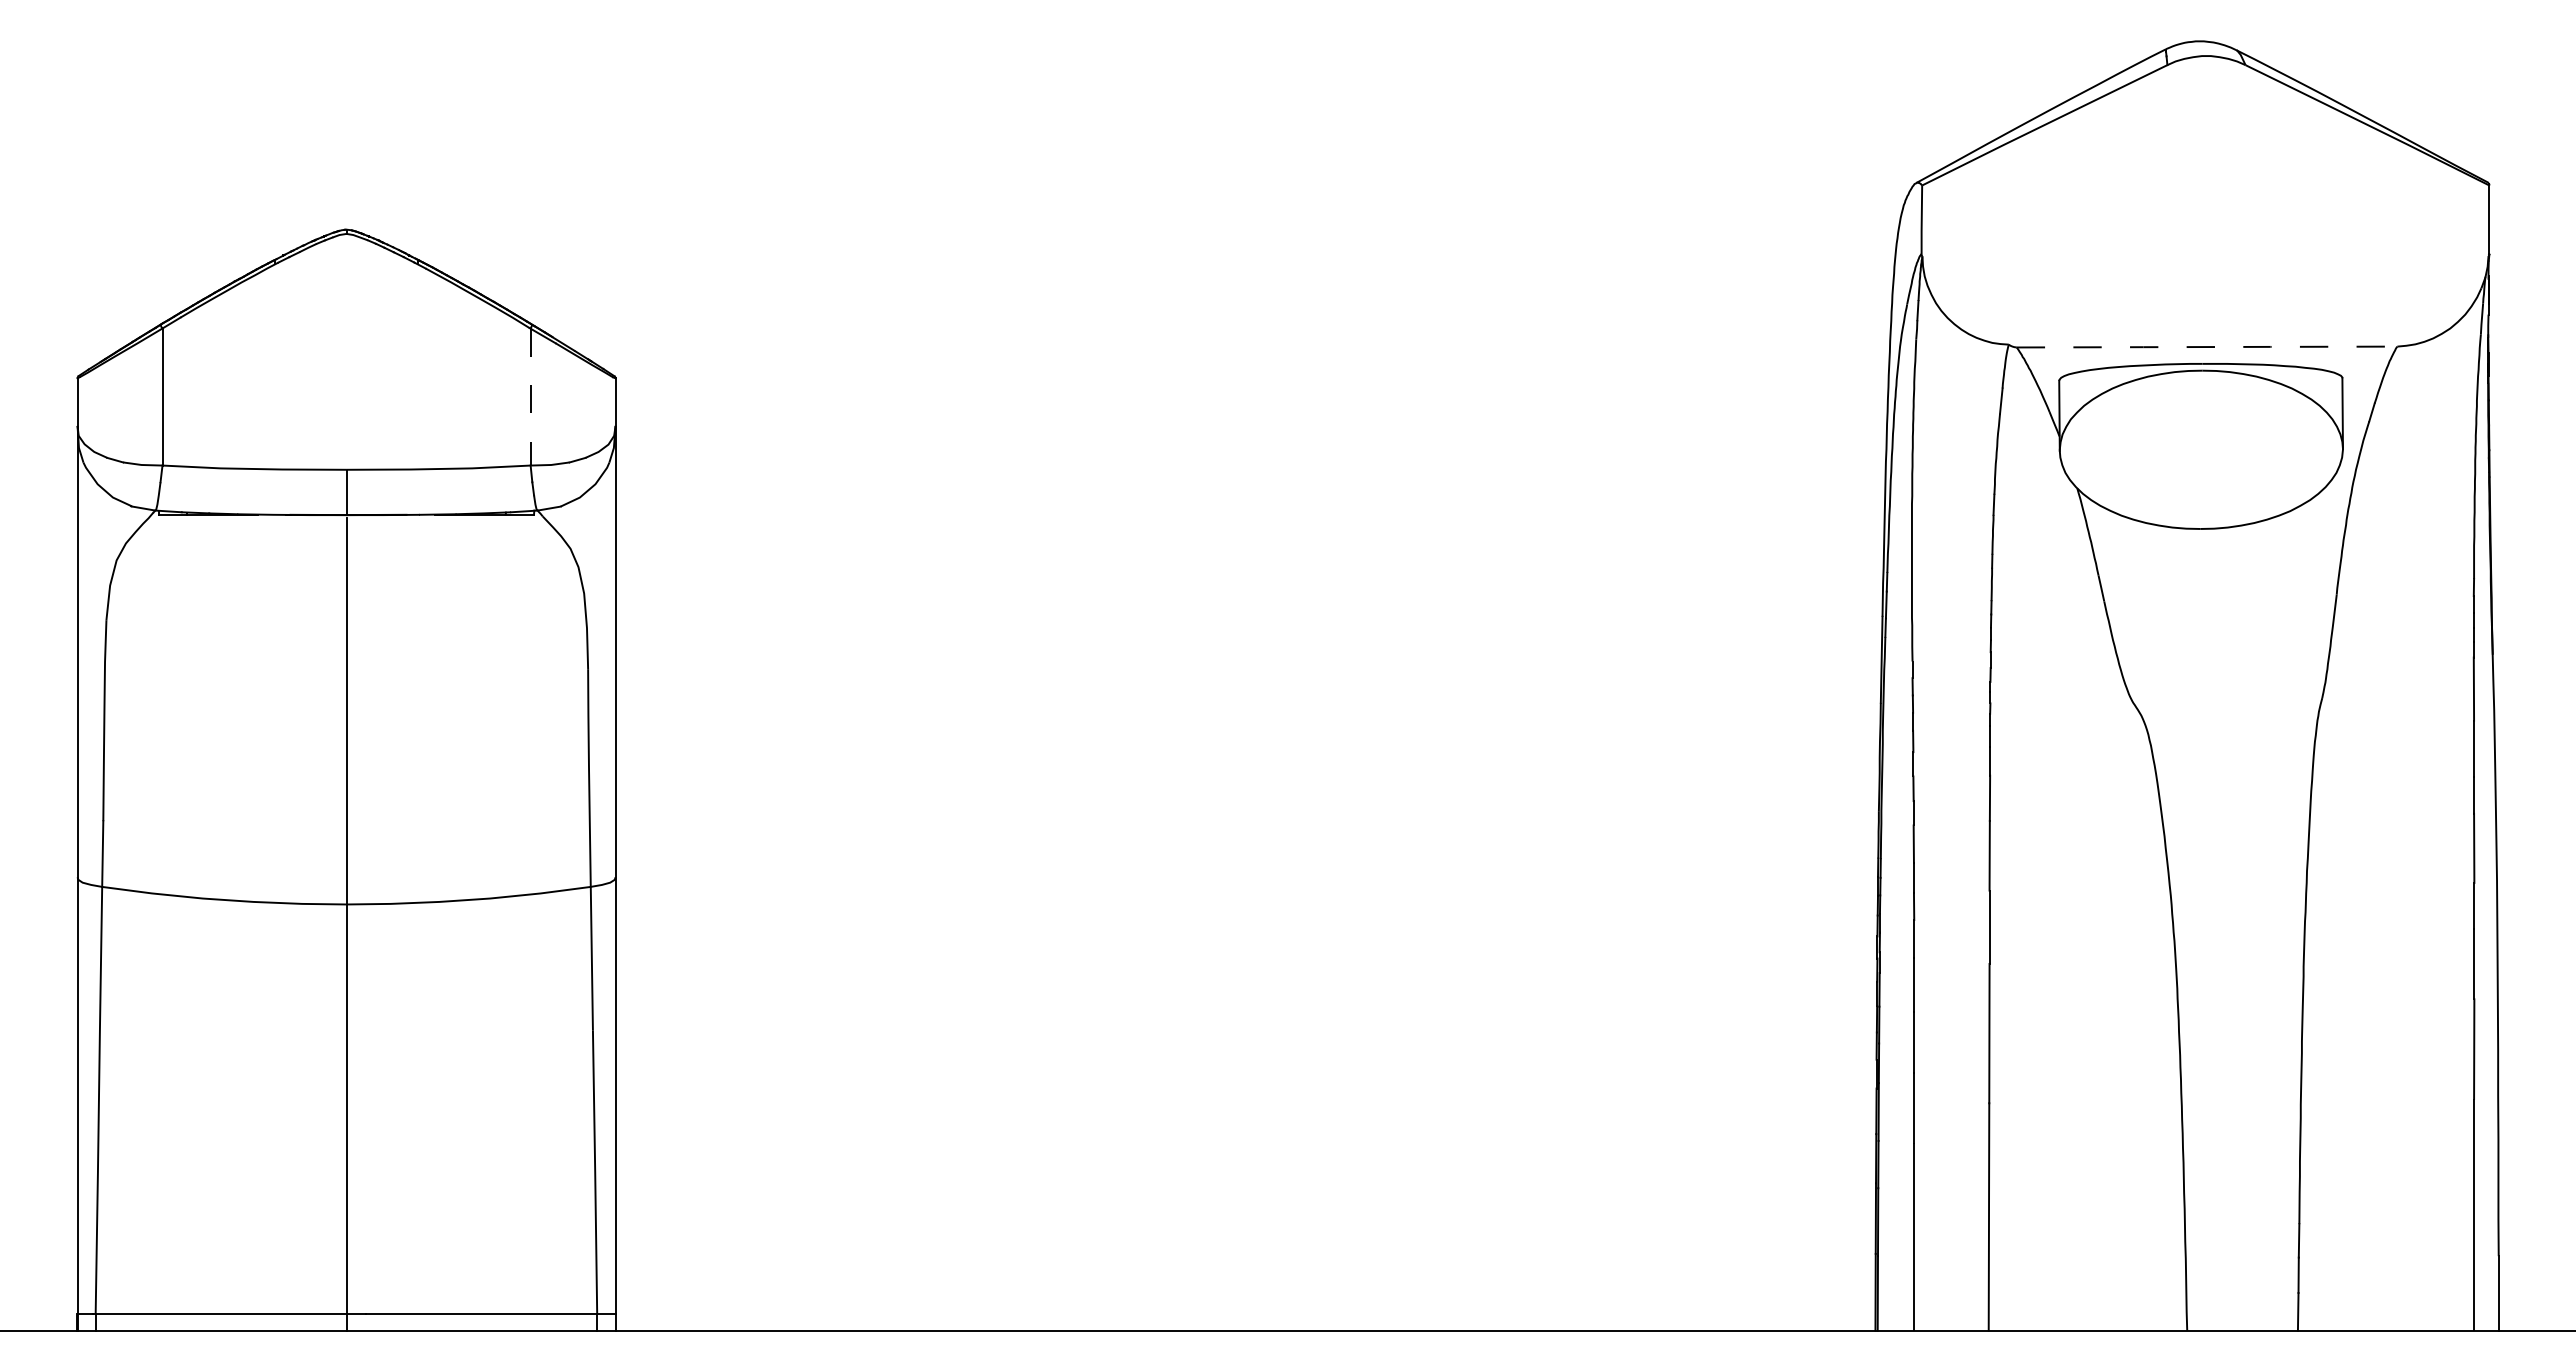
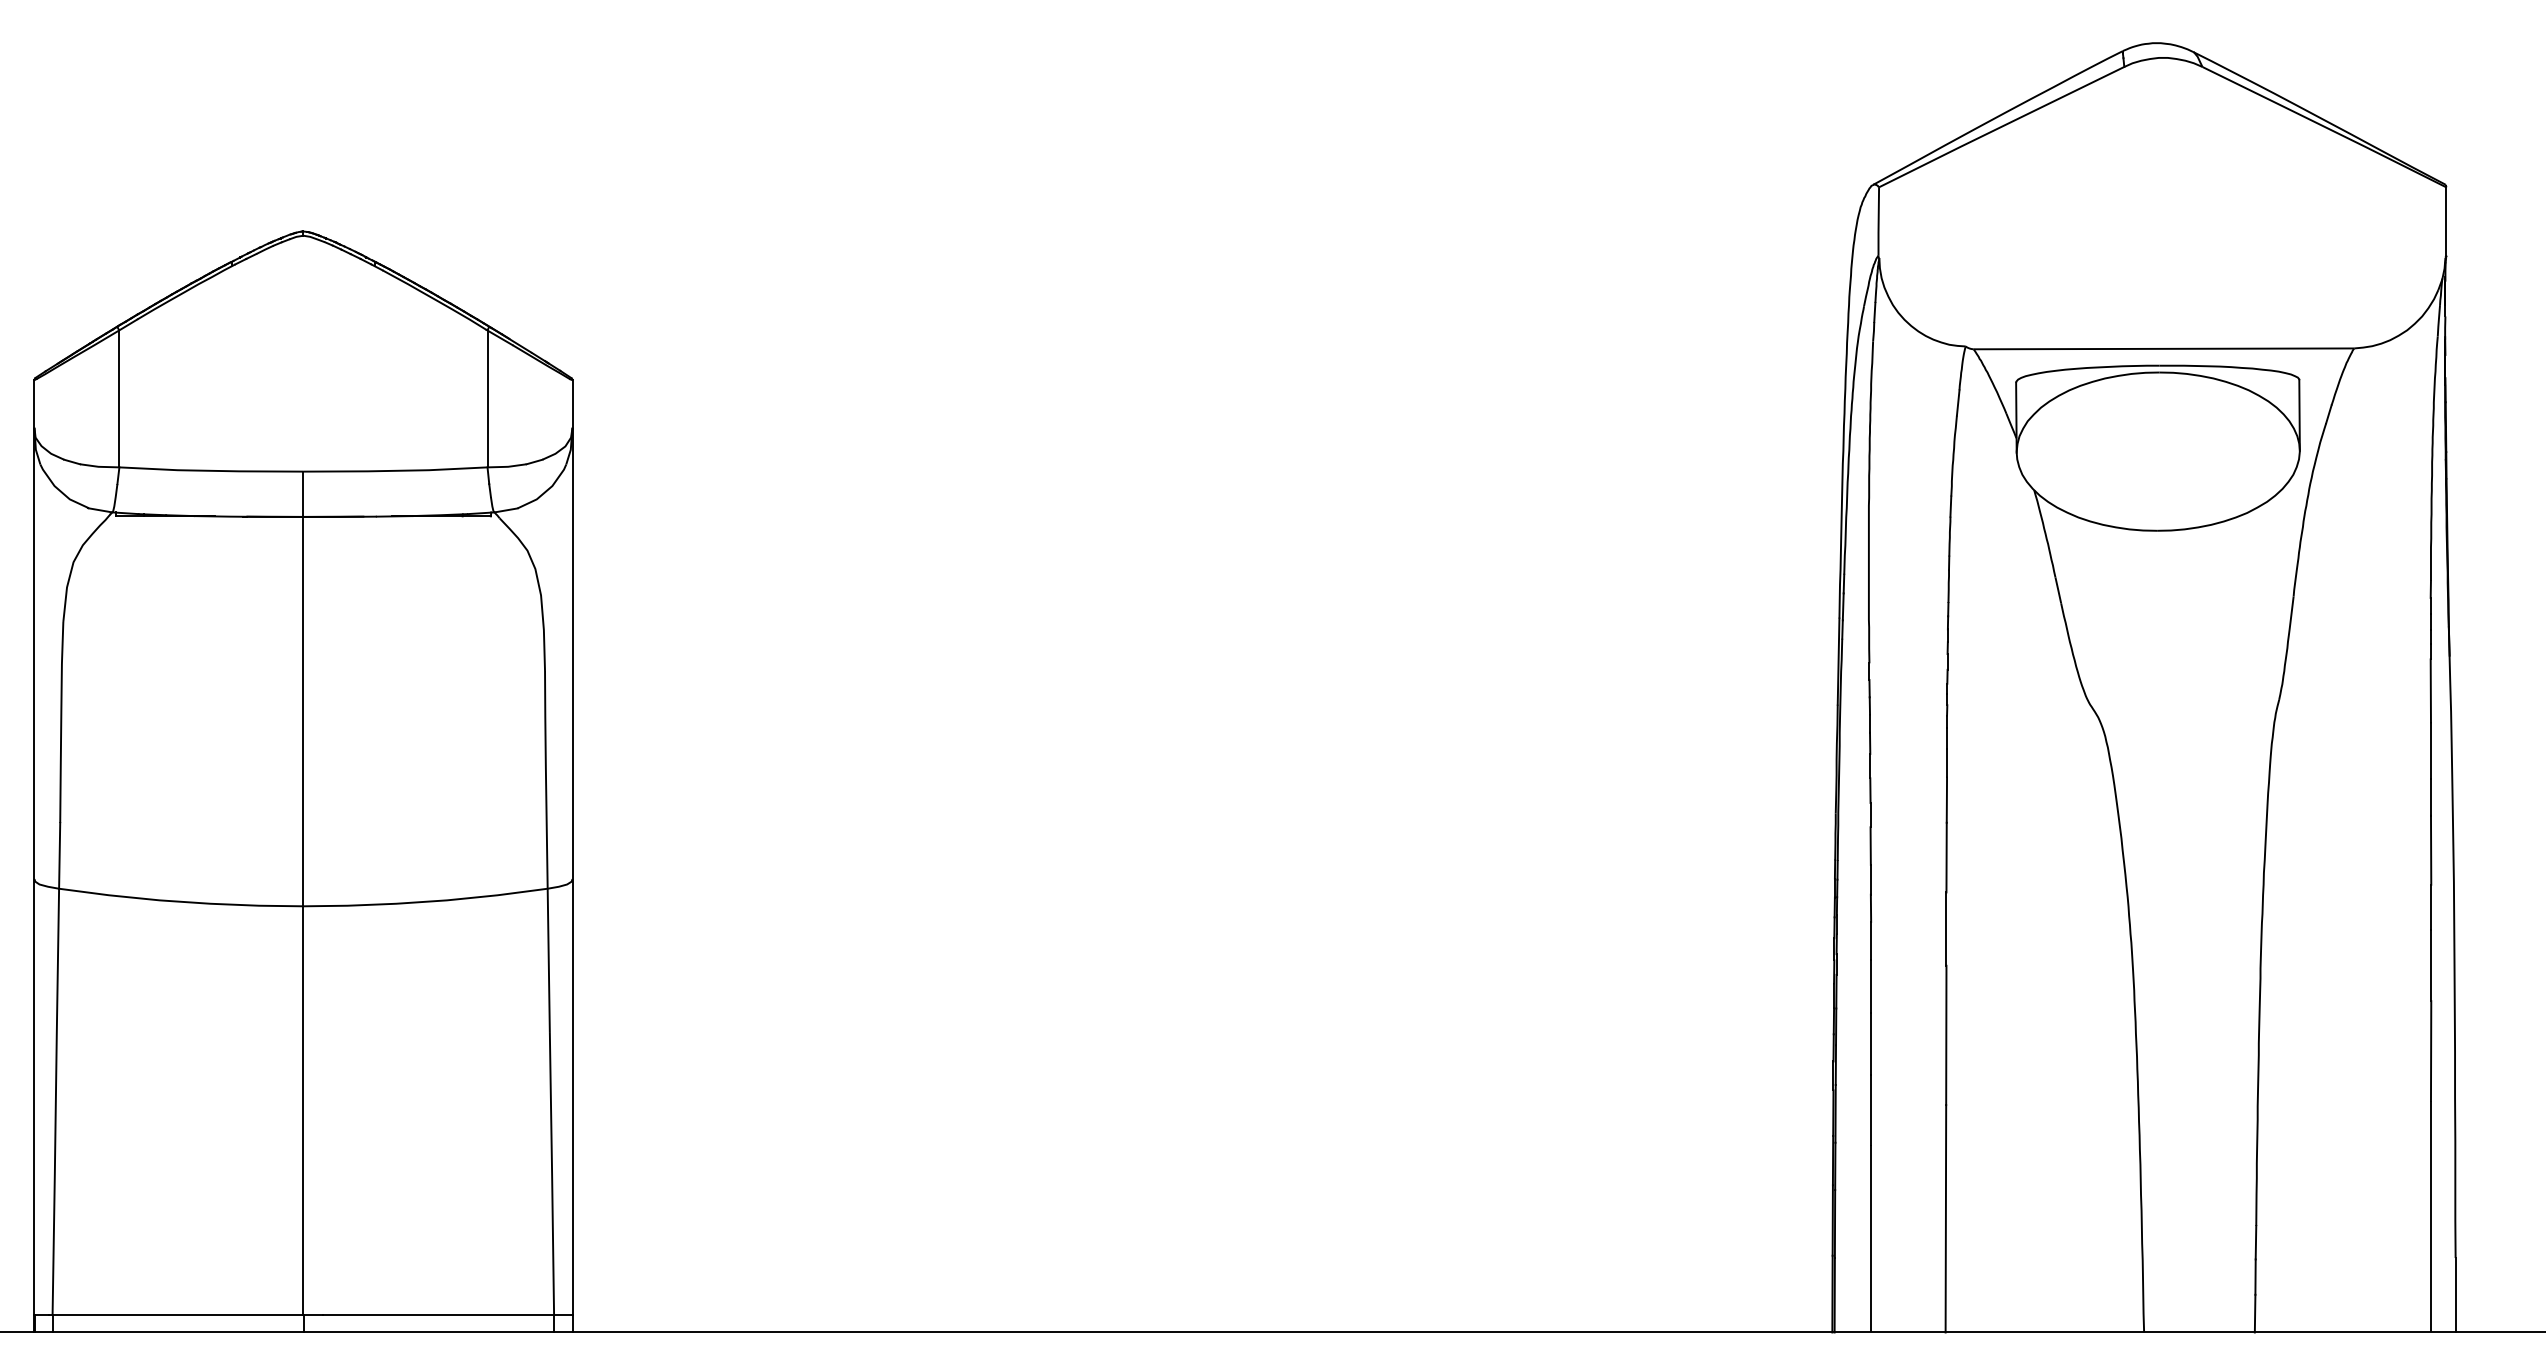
line: (2207, 347) -> (2164, 349), dashed -> solid
line: (530, 397) -> (487, 399), dashed -> solid

